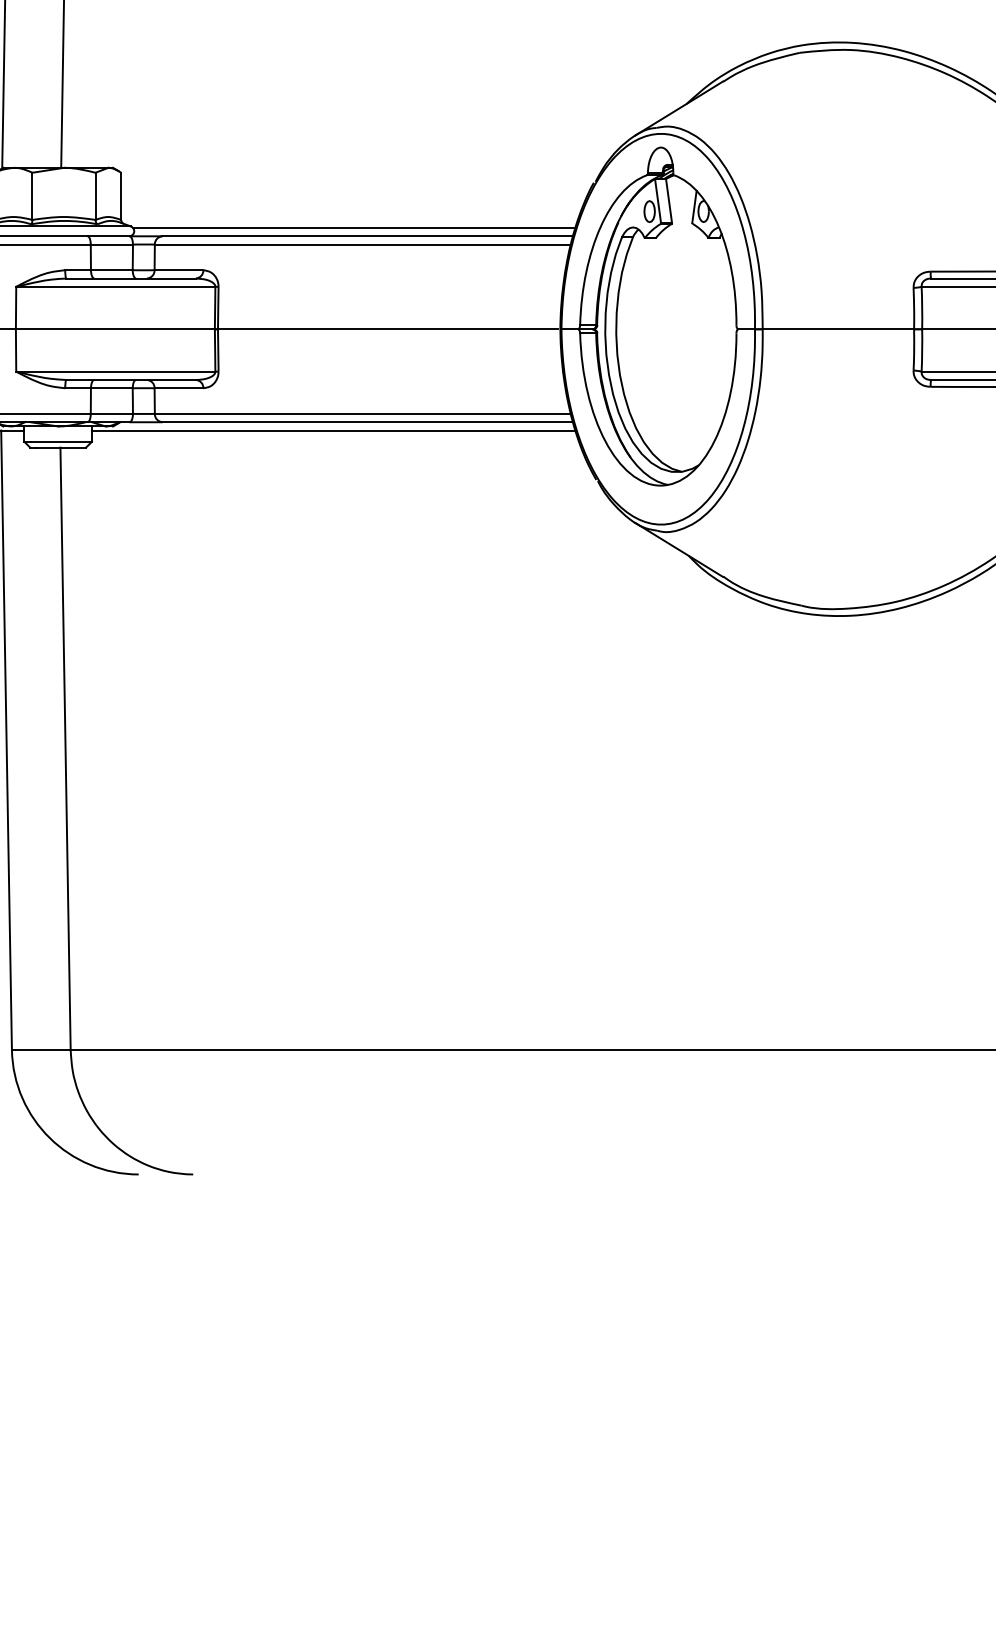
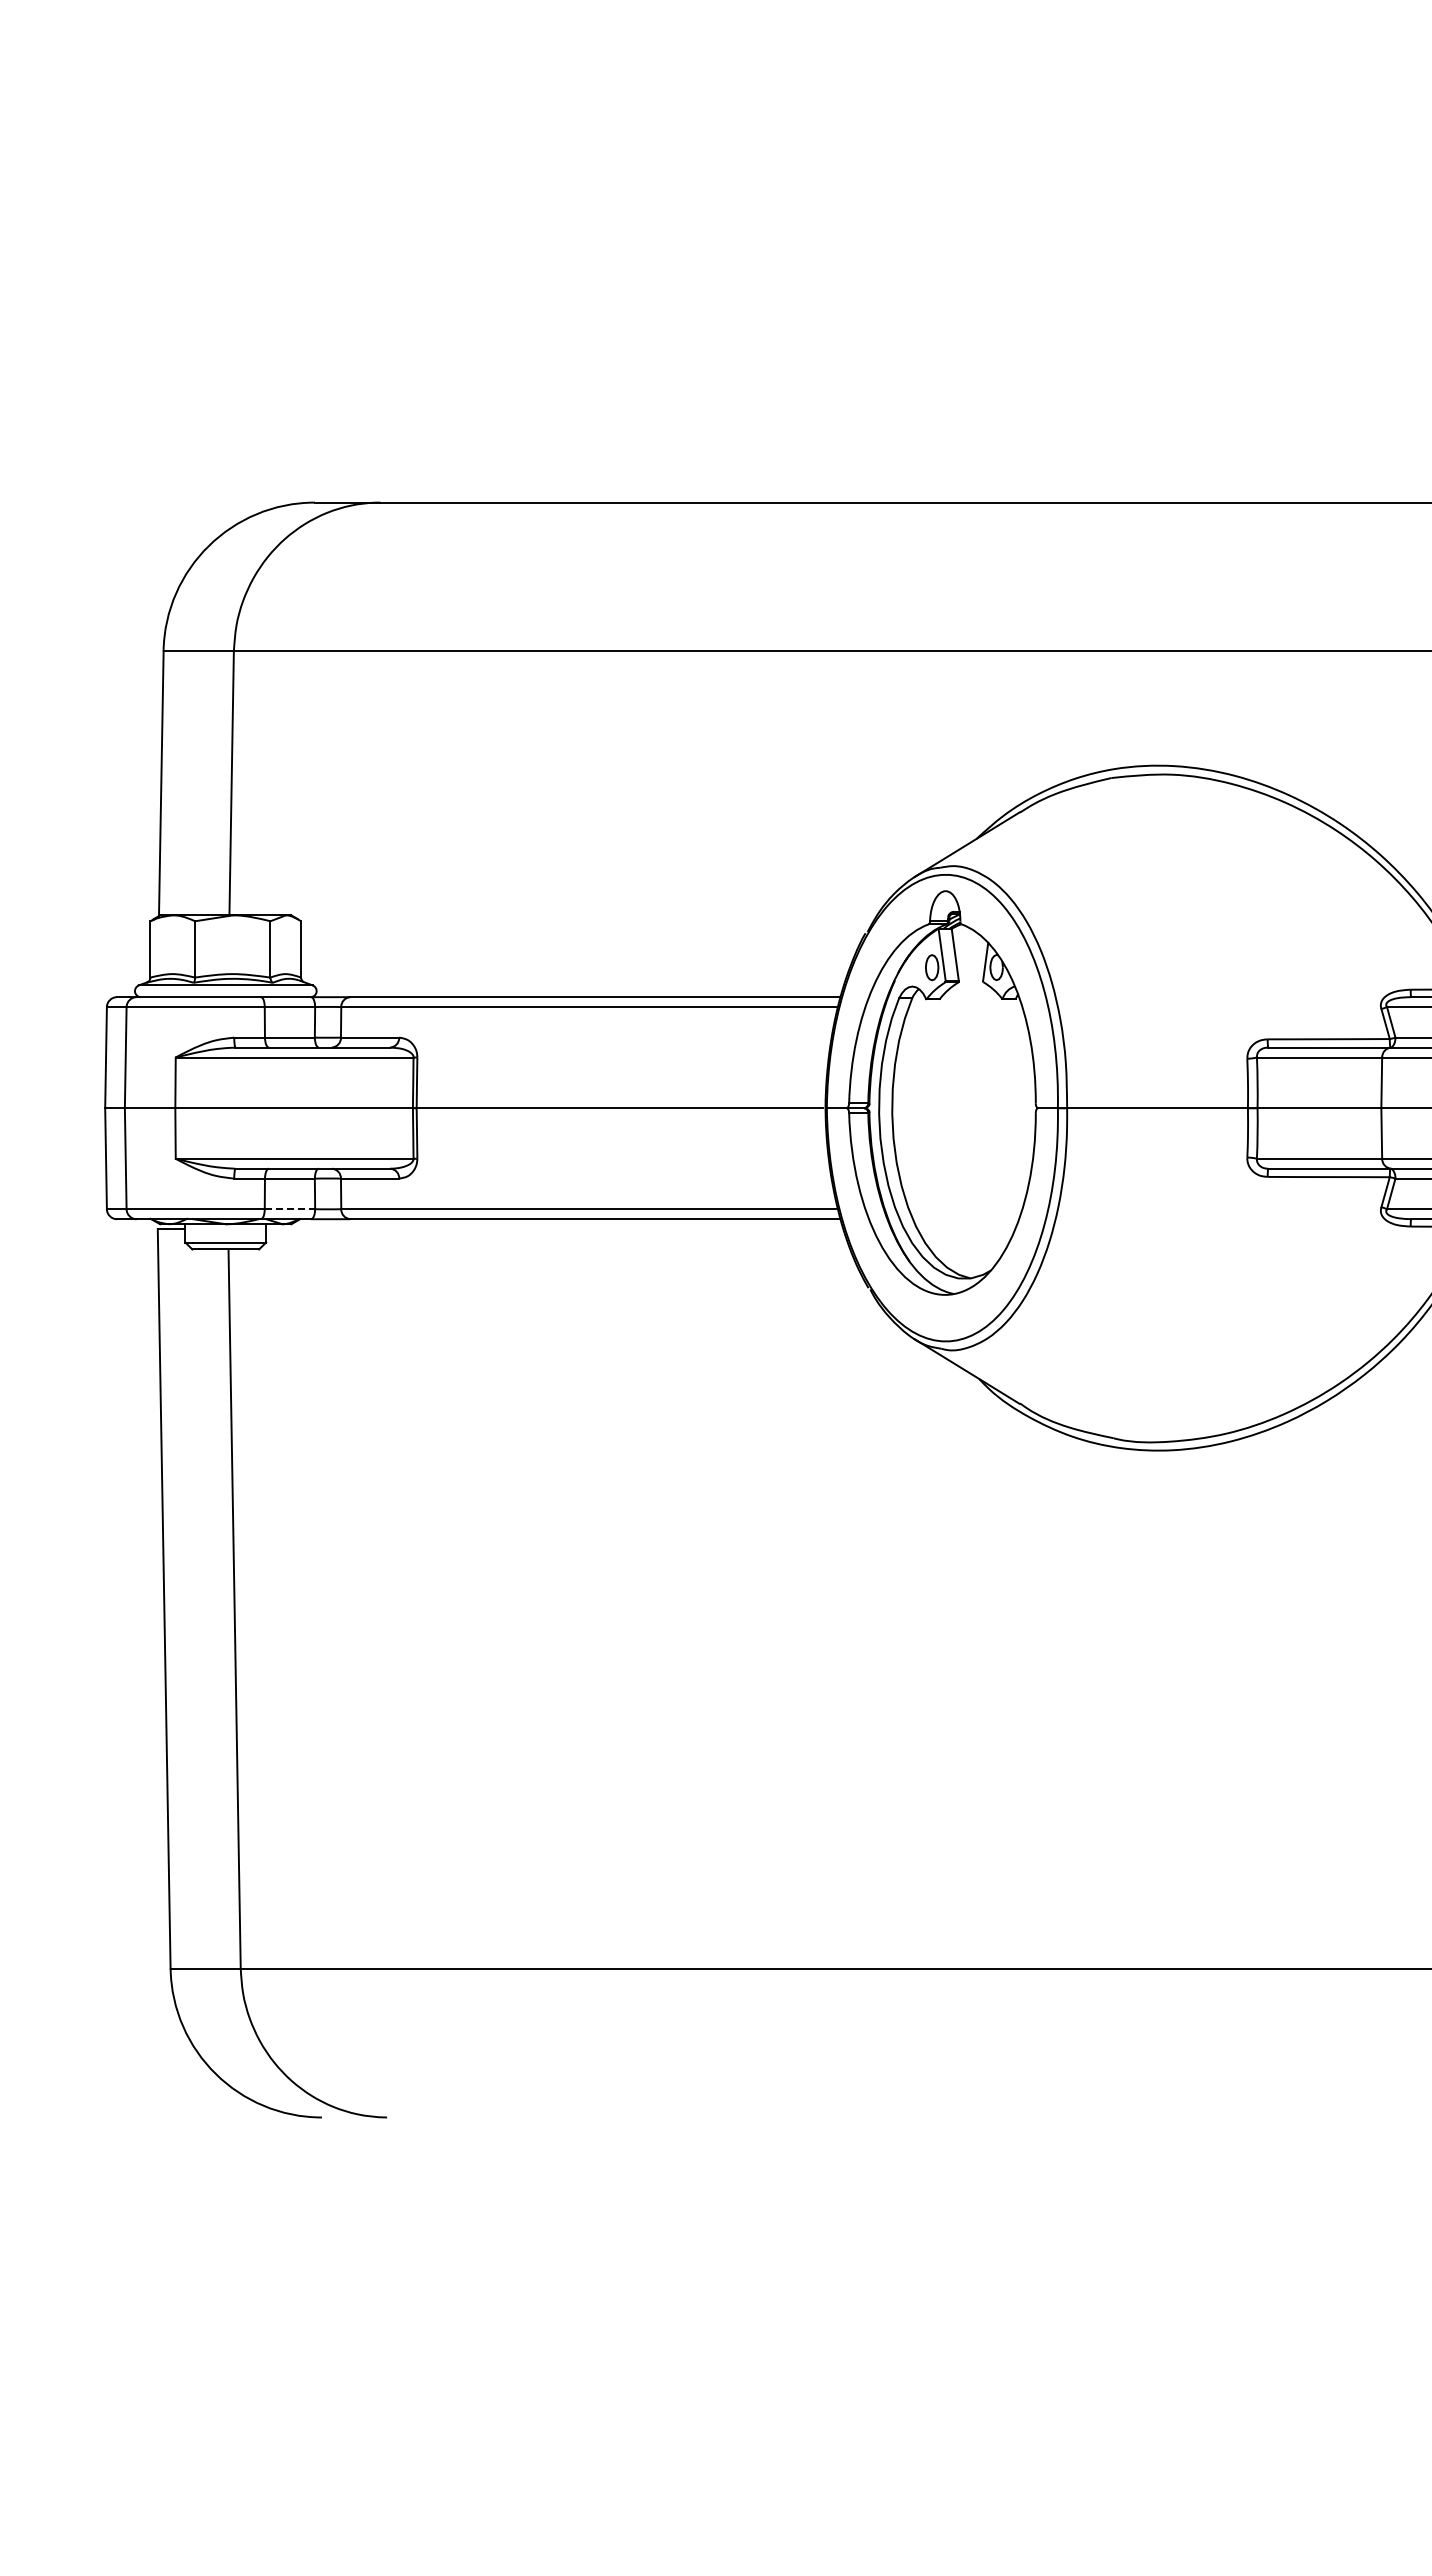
line: (353, 228) -> (578, 987), removed
line: (112, 414) -> (290, 1209), solid -> dashed
line: (333, 430) -> (554, 1229), removed

